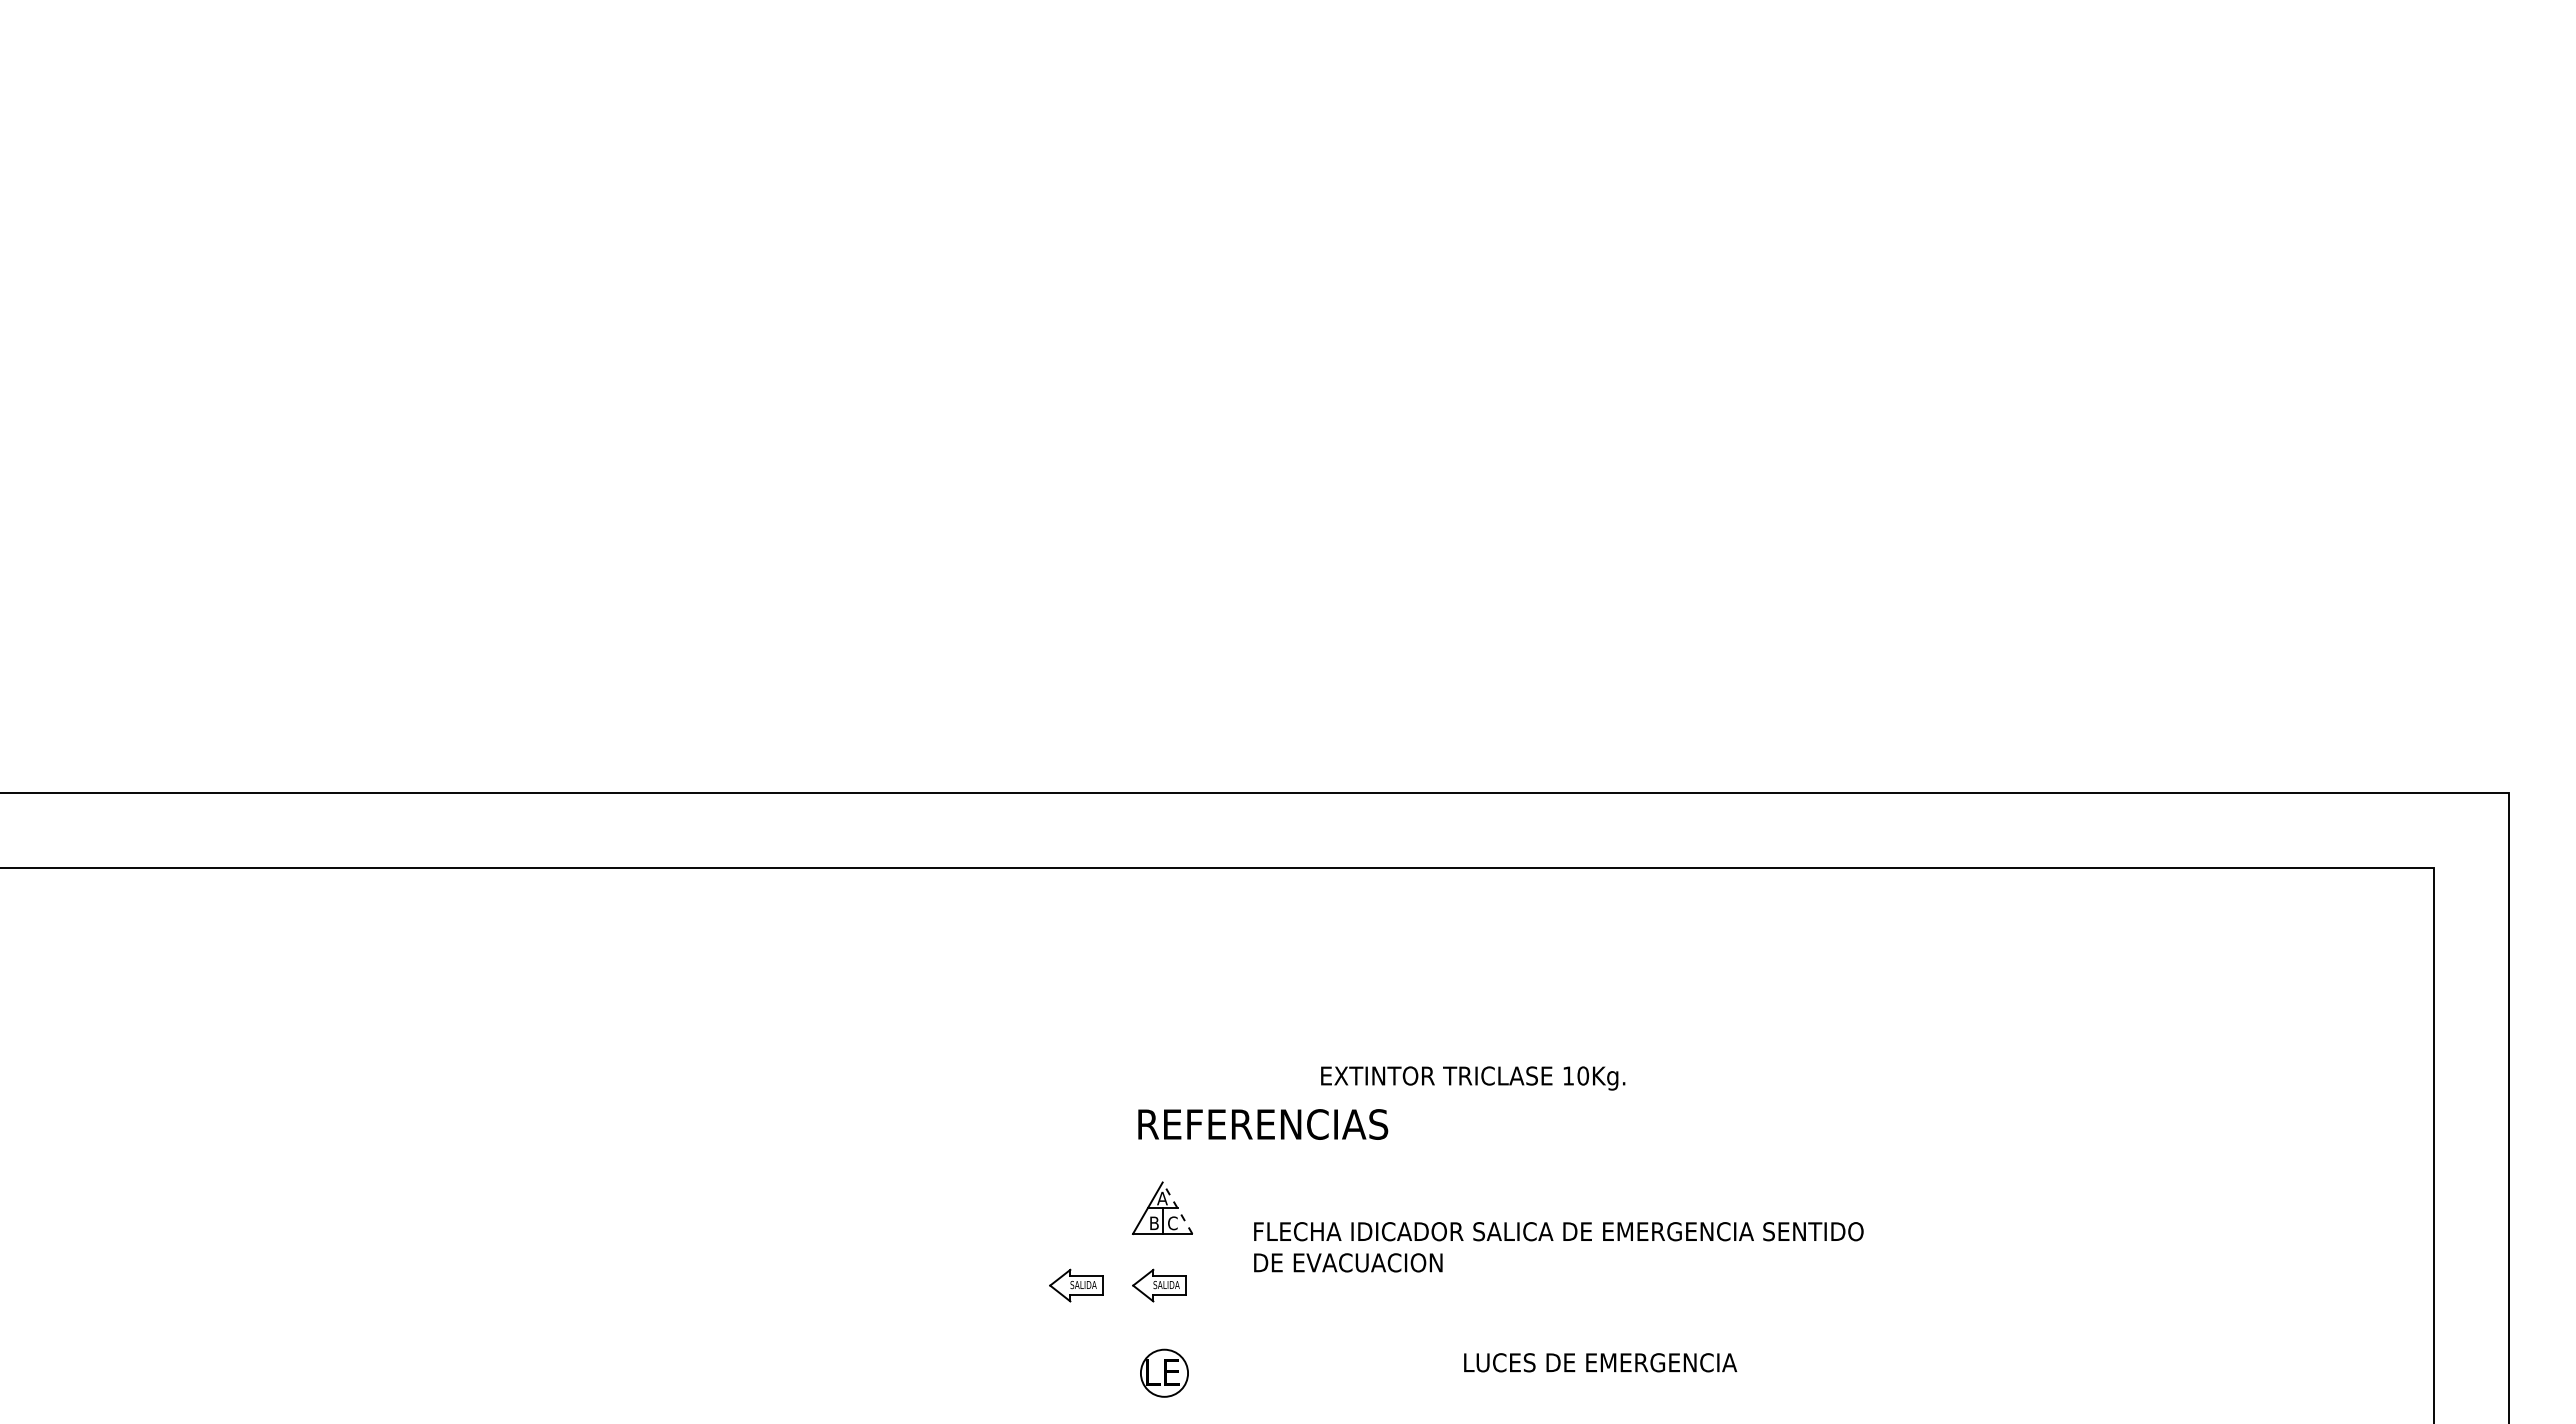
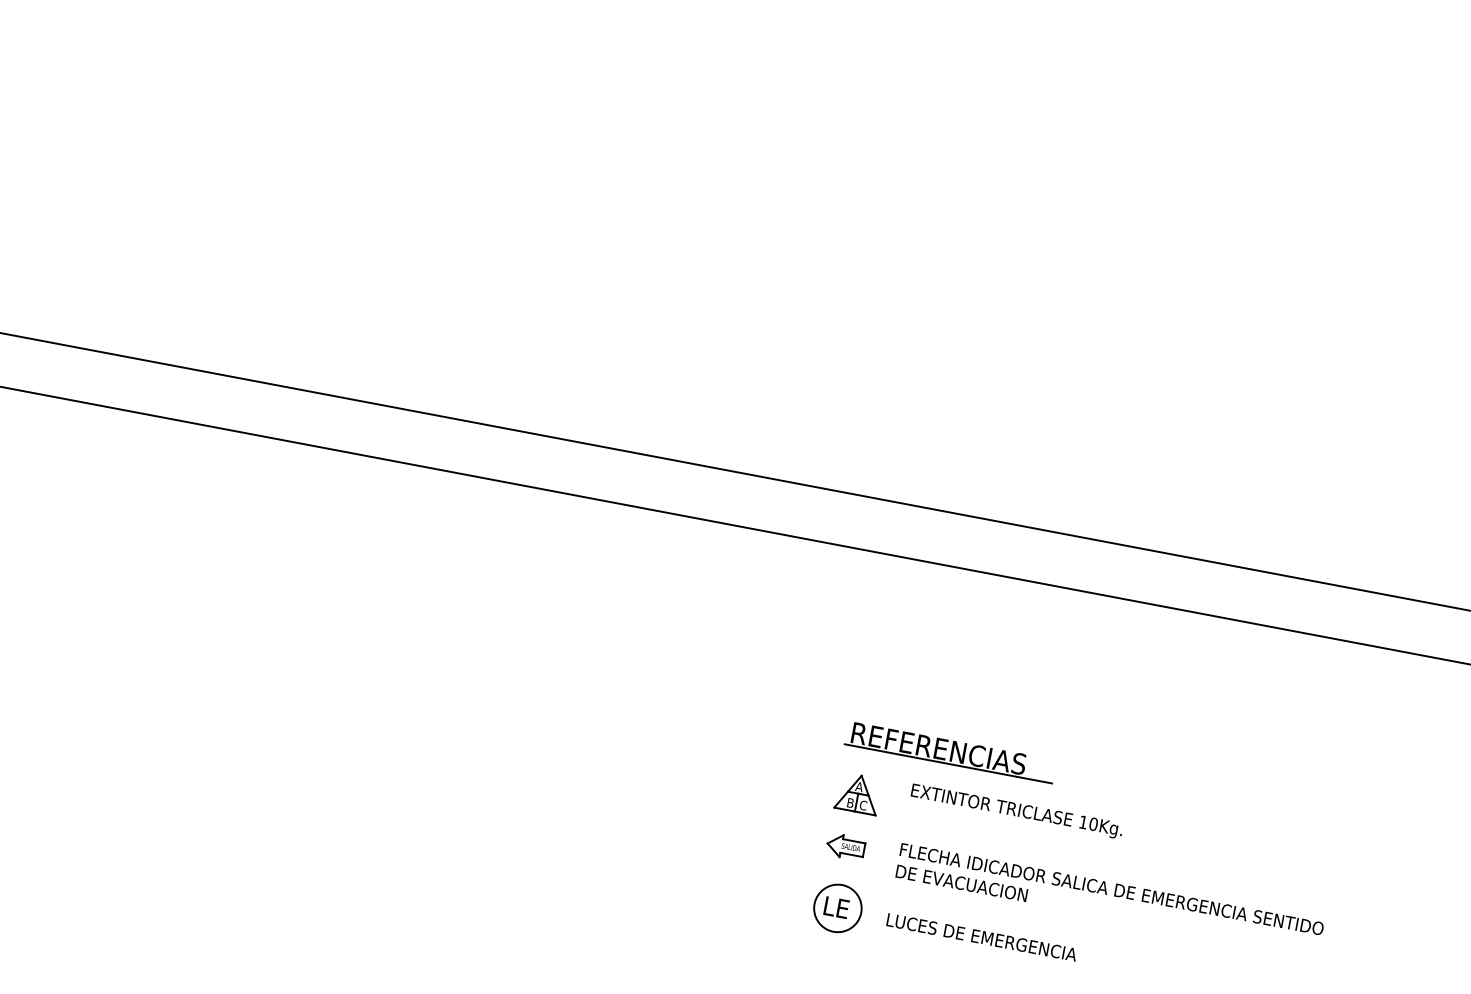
text: (1473, 1078) -> (1017, 811), moved
line: (1279, 1143) -> (947, 764), added
line: (1177, 1208) -> (868, 795), dashed -> solid
text: (1558, 1247) -> (1109, 900), moved
part: (1076, 1285) -> (788, 835), removed
text: (1600, 1362) -> (981, 937), moved
circle: (1164, 1372) -> (838, 907), size x1.43

